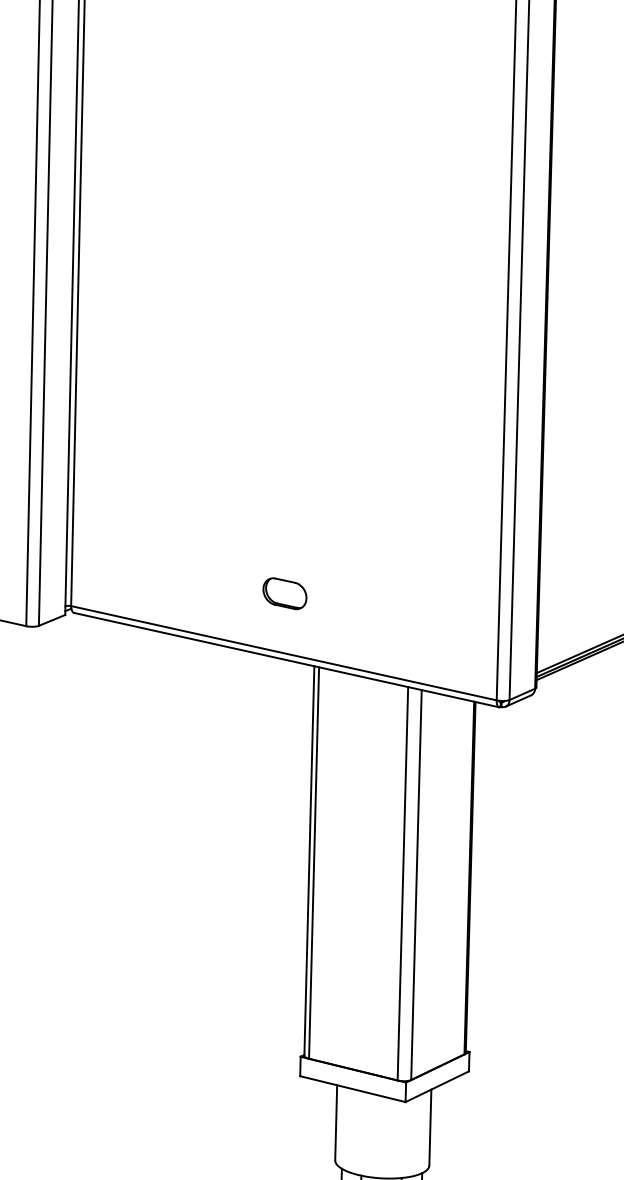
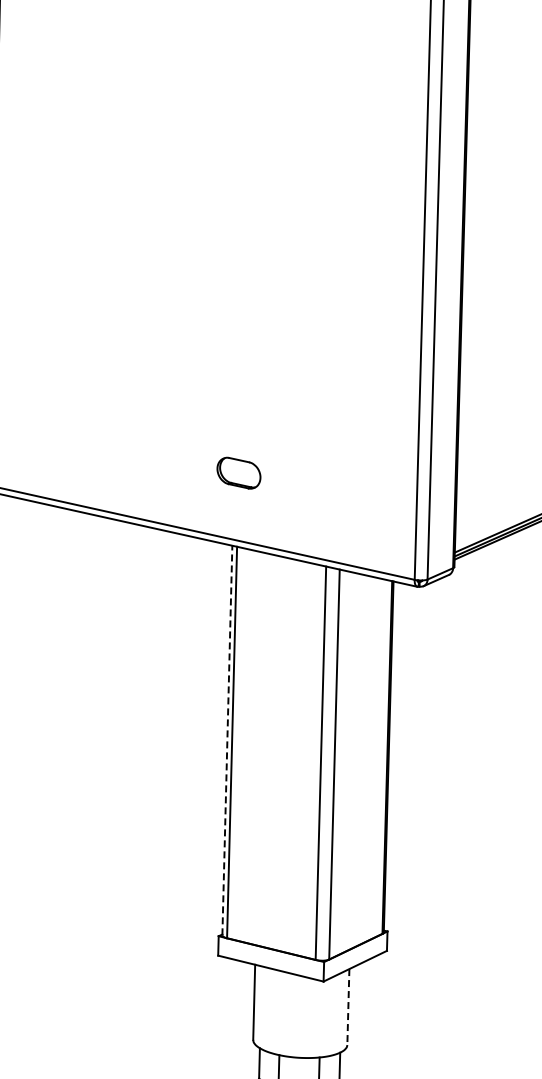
part: (284, 593) -> (238, 472), moved
line: (309, 861) -> (227, 740), solid -> dashed
line: (430, 1128) -> (348, 1007), solid -> dashed

